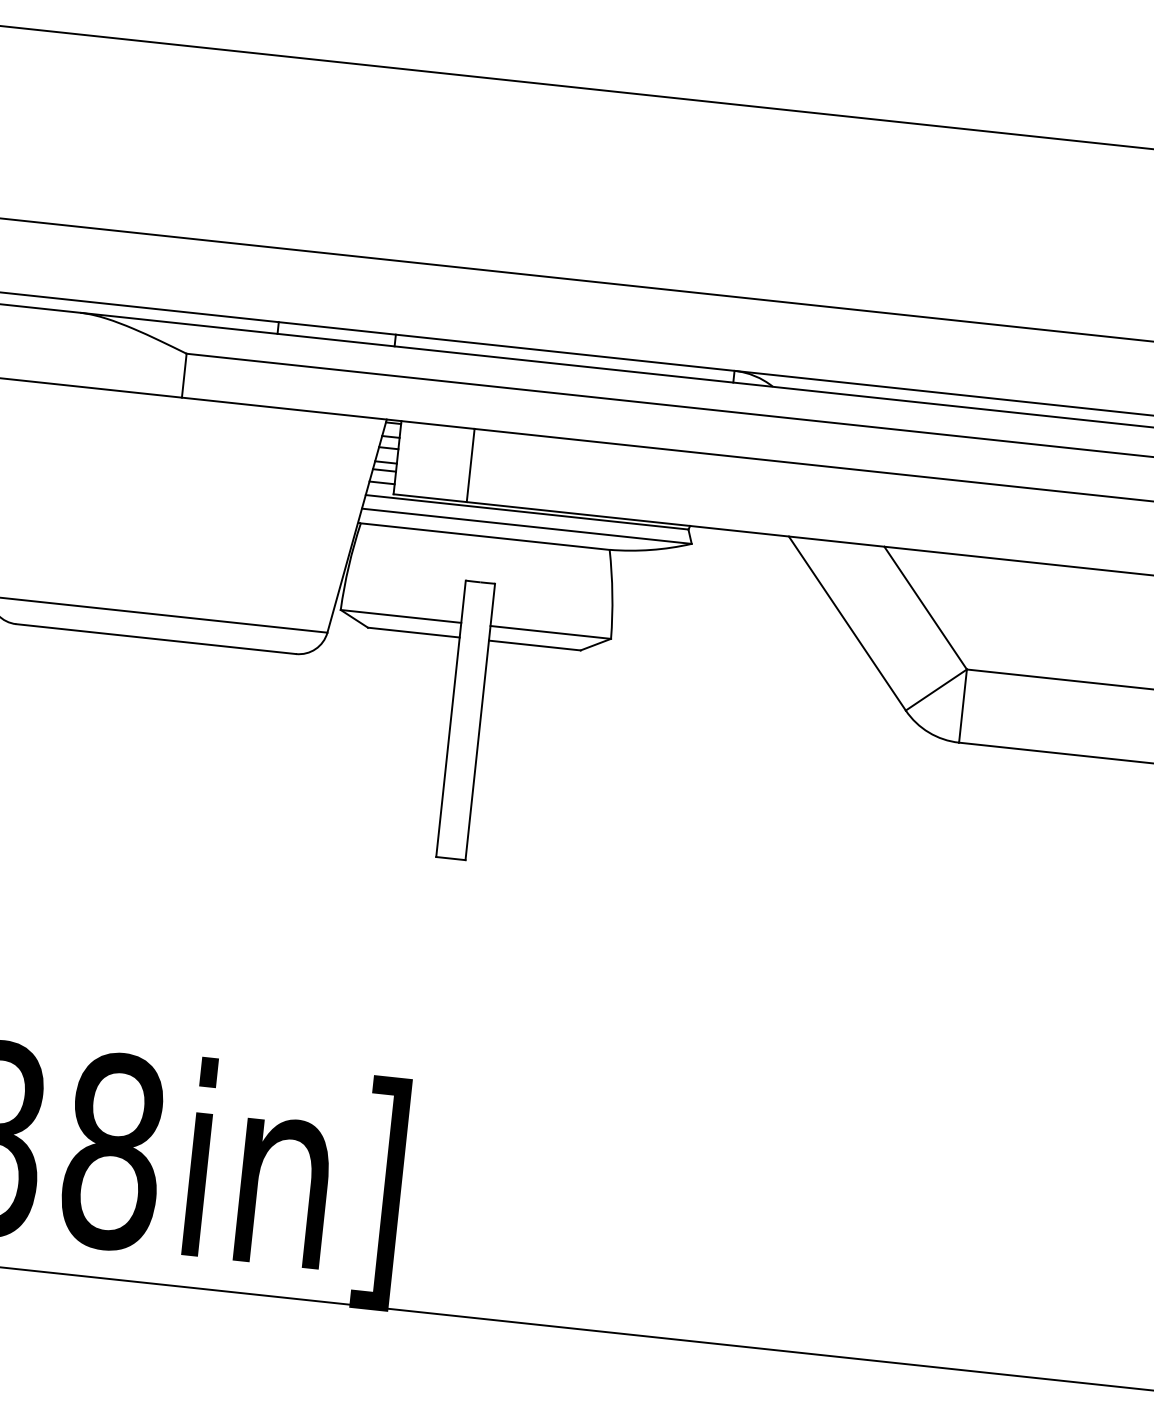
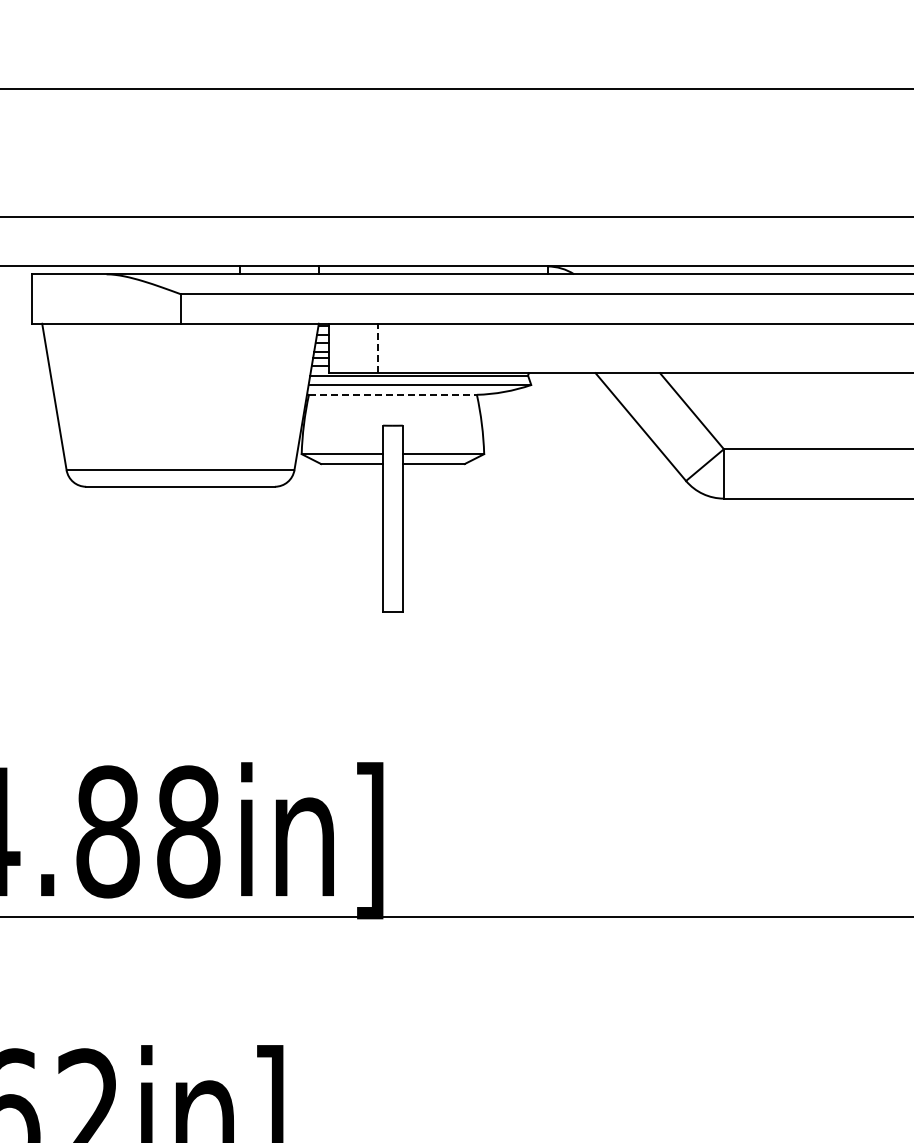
line: (471, 465) -> (378, 348), solid -> dashed
line: (484, 535) -> (392, 394), solid -> dashed

